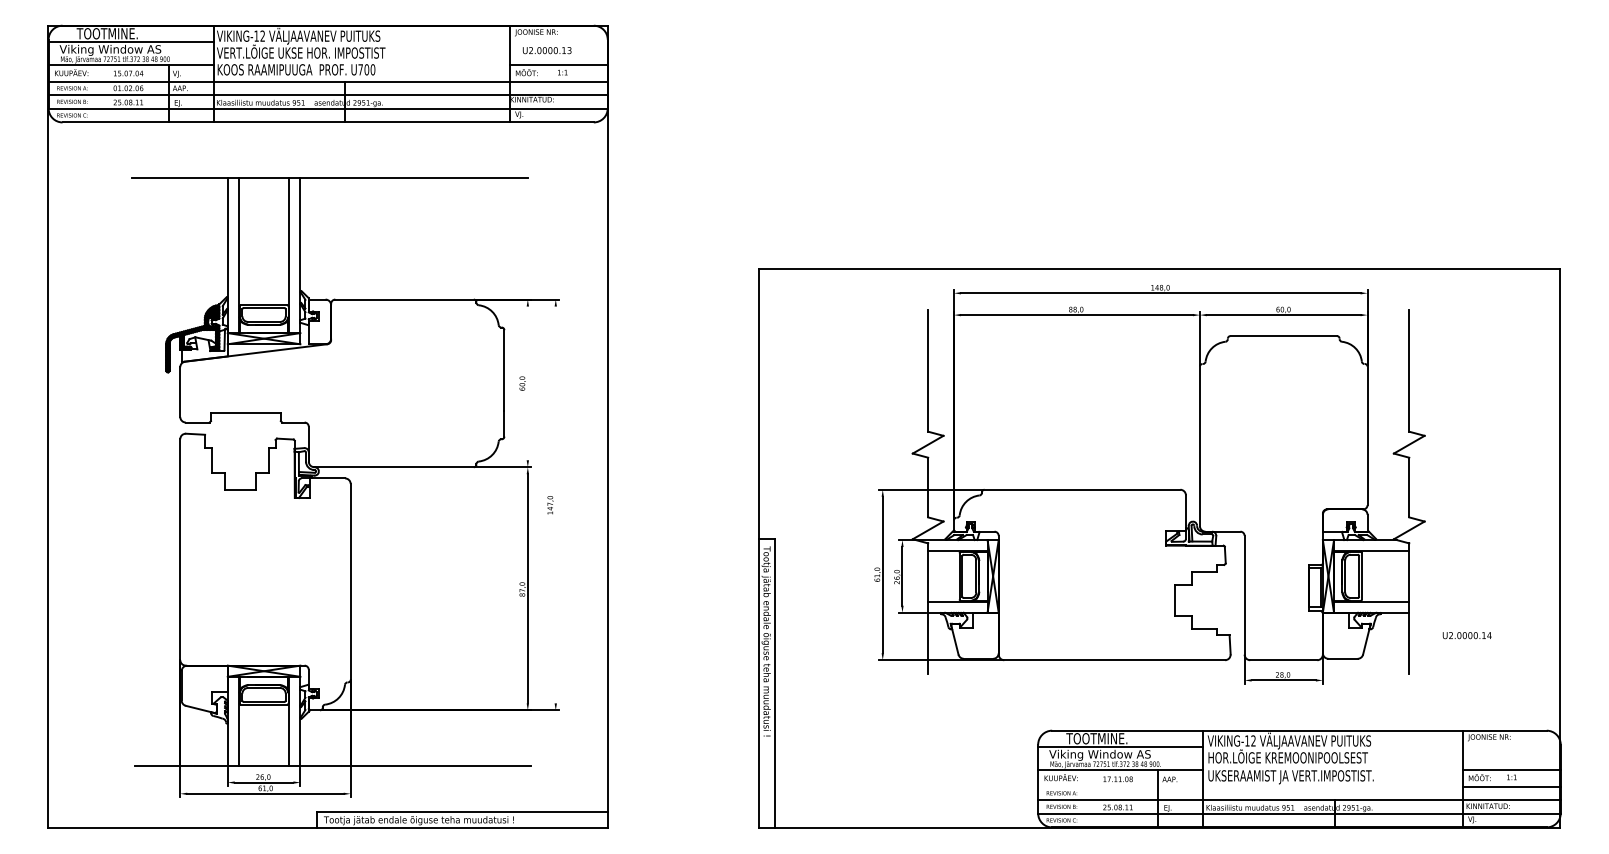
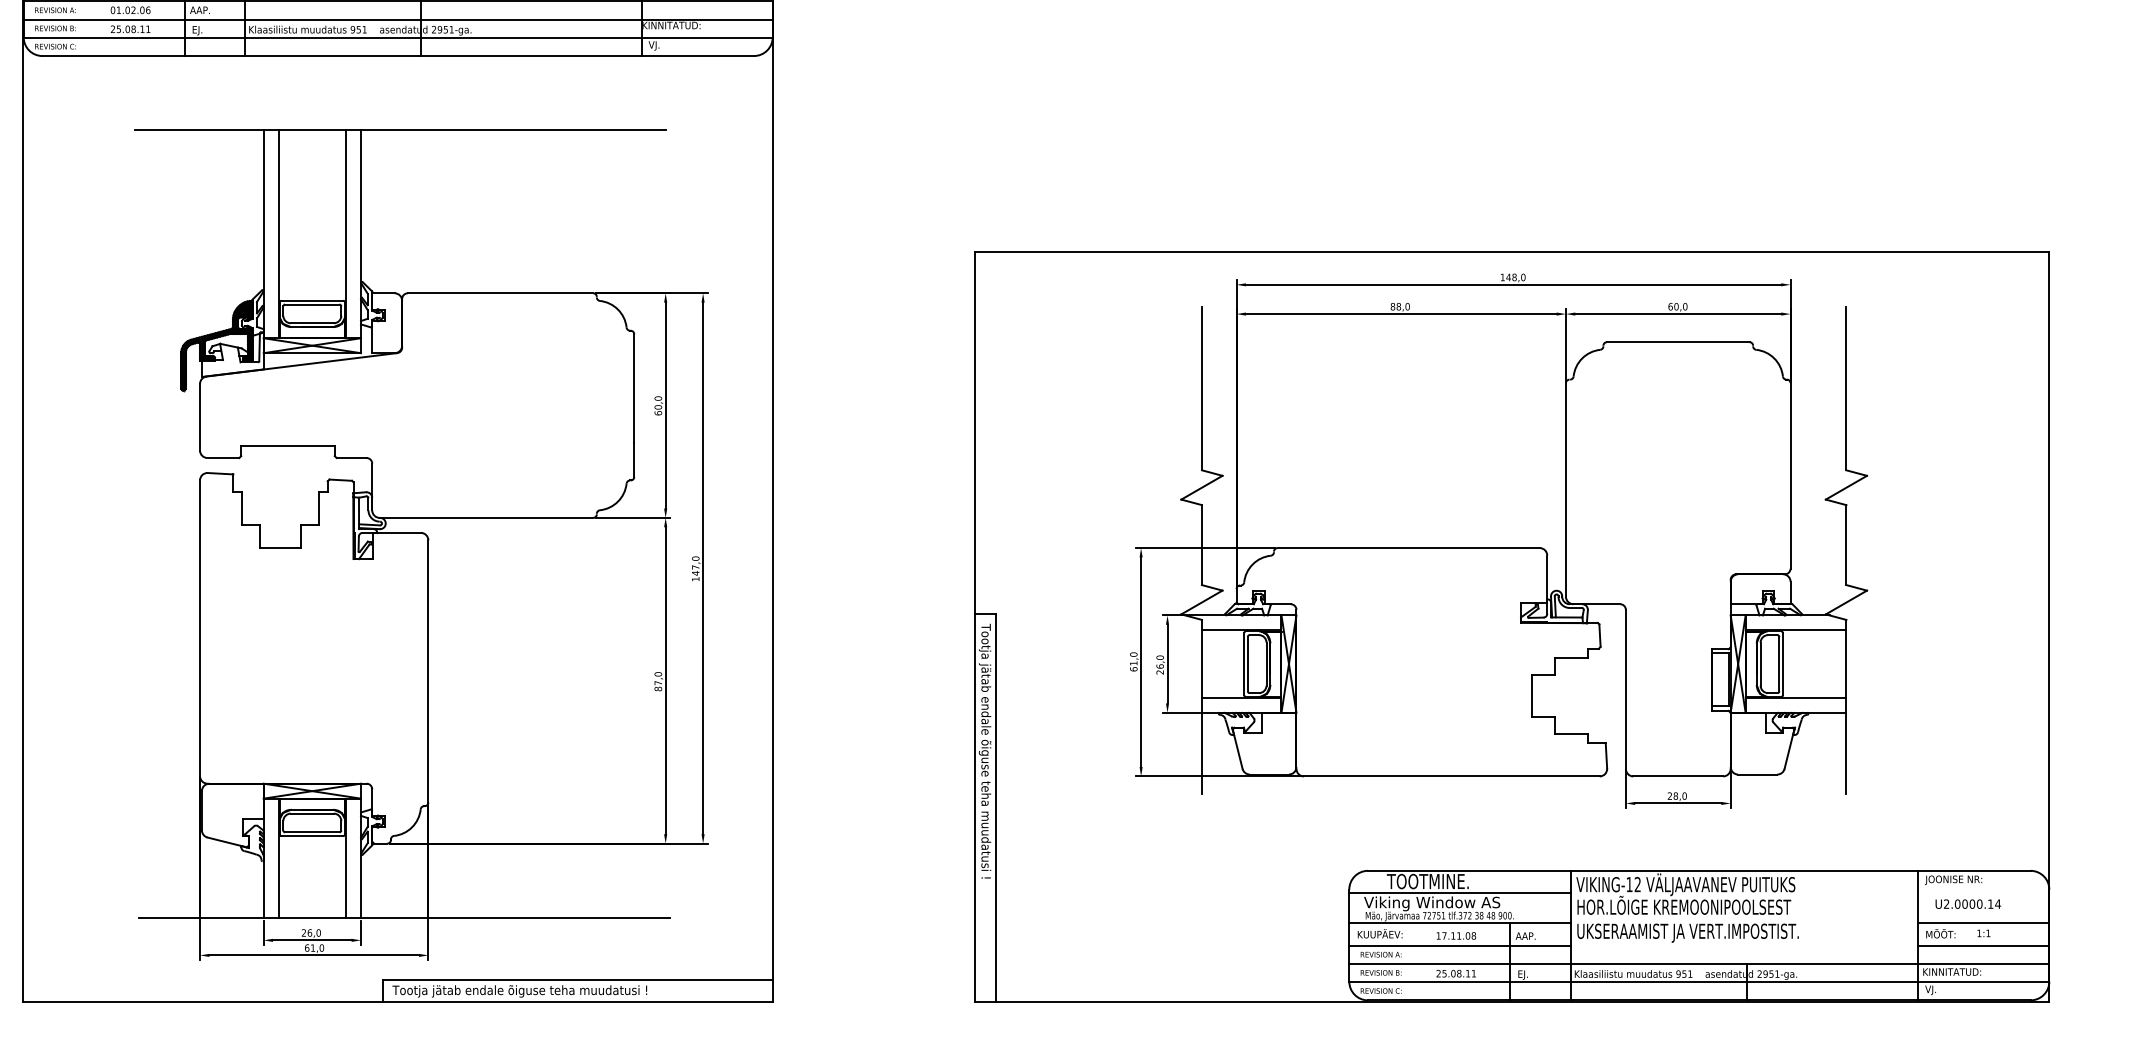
line: (527, 383) -> (665, 405), added
line: (555, 504) -> (702, 567), added
text: (1466, 635) -> (1967, 904), moved
line: (1120, 786) -> (1459, 945), added

